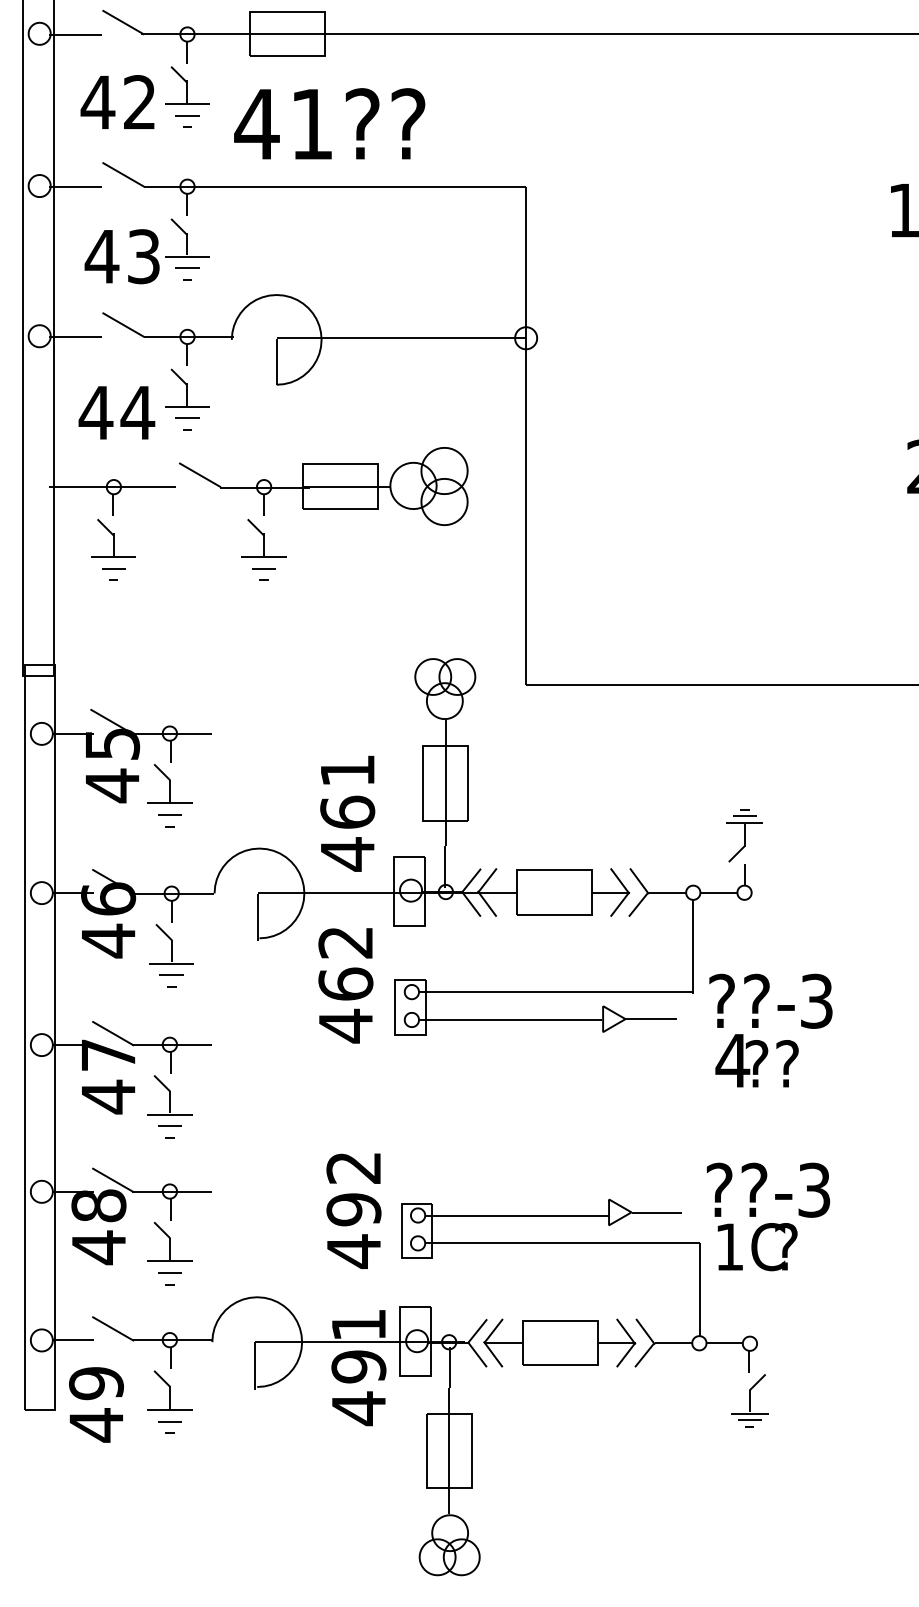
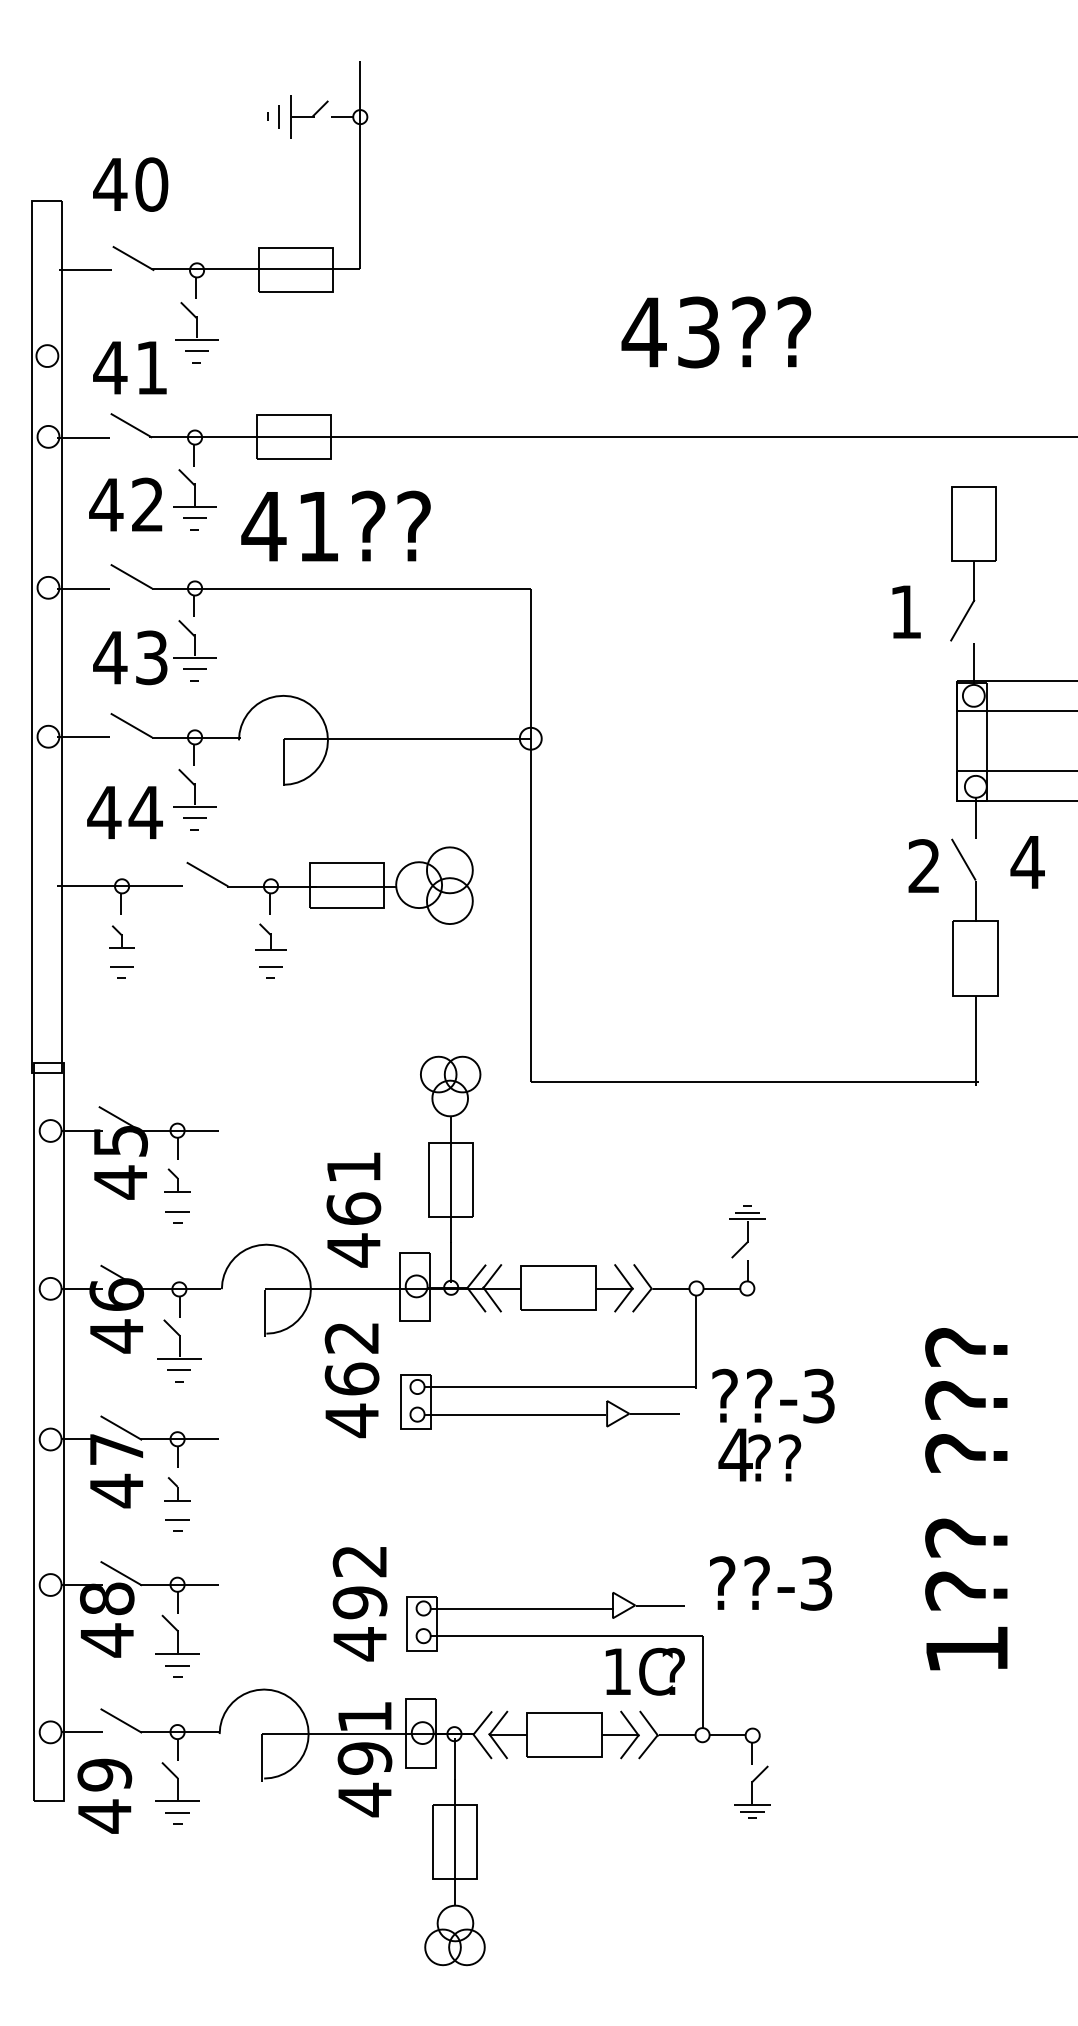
part: (113, 537) -> (121, 936), size x0.6
part: (263, 537) -> (270, 936), size x0.7
part: (169, 783) -> (177, 1180), size x0.6
part: (169, 1094) -> (177, 1488), size x0.6
text: (756, 1246) -> (644, 1671), moved

